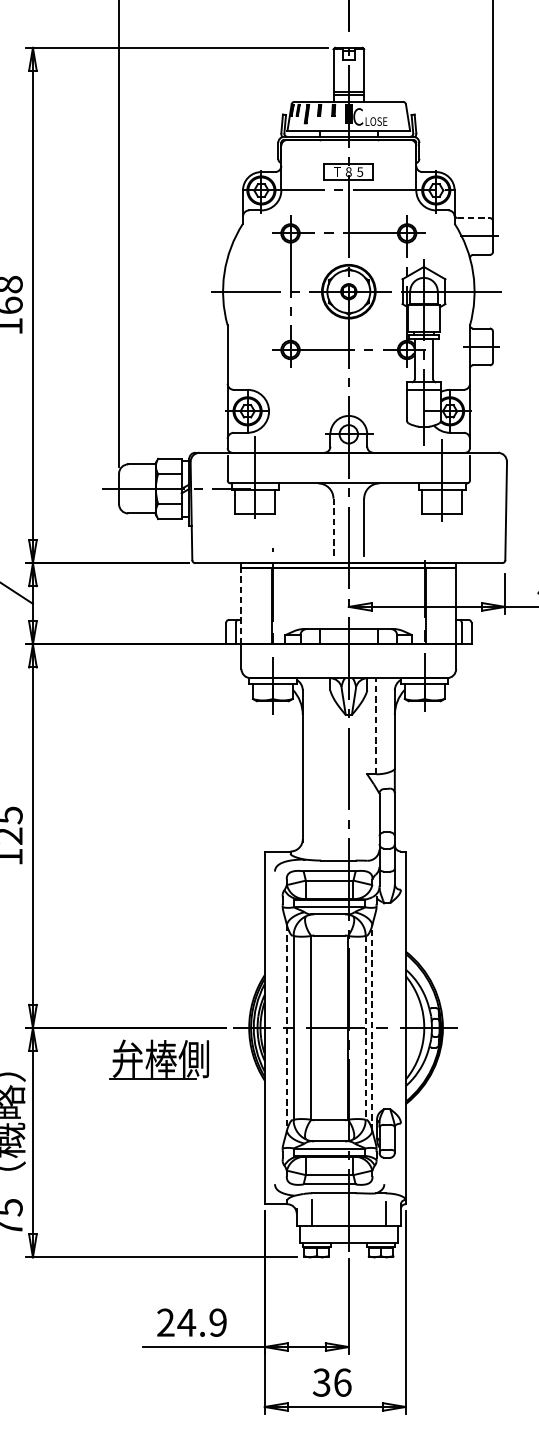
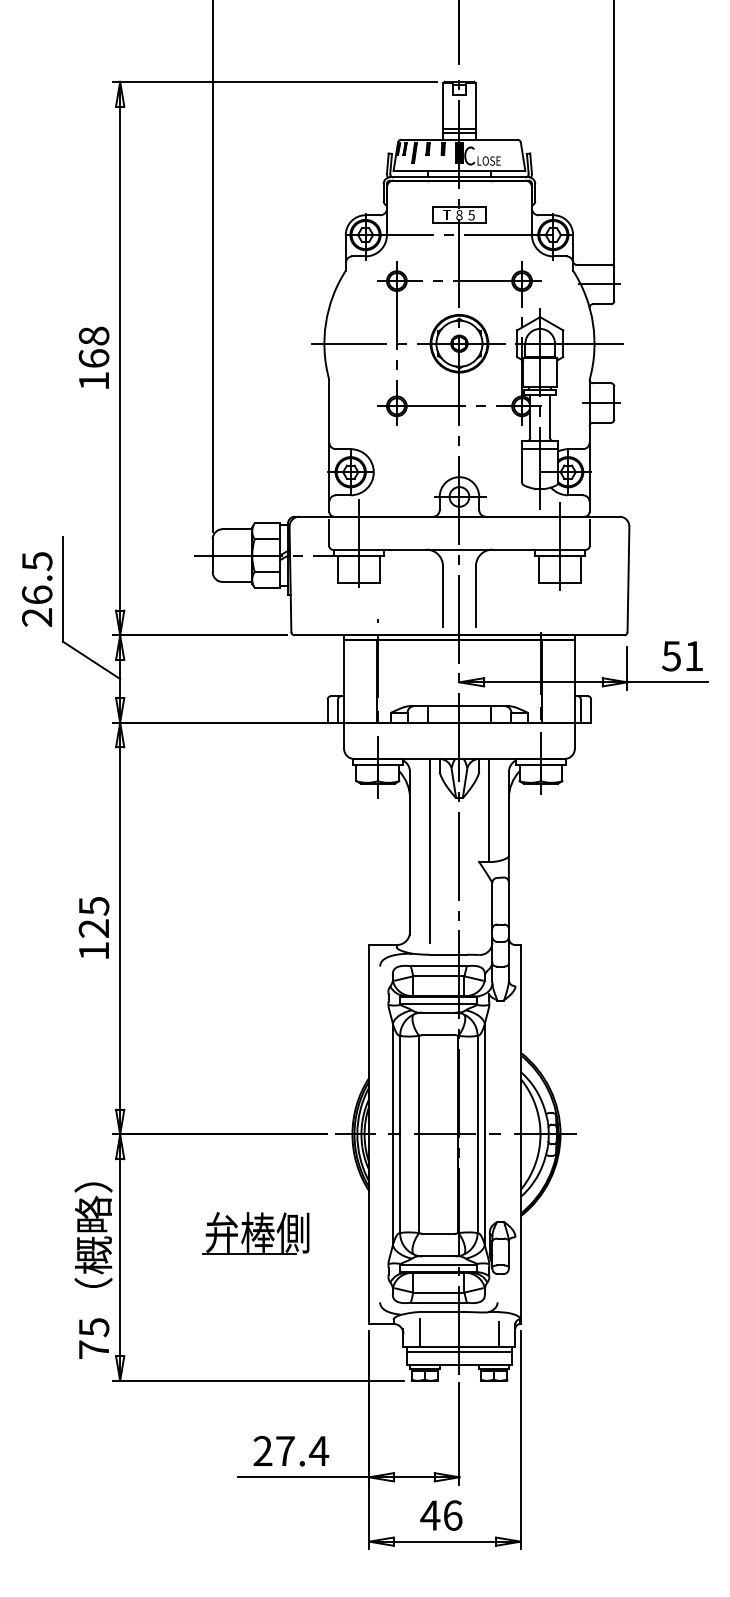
line: (474, 217) -> (594, 264), dashed -> solid
line: (333, 527) -> (442, 596), dashed -> solid
line: (241, 605) -> (344, 680), dashed -> solid
line: (376, 726) -> (489, 810), dashed -> solid
line: (320, 763) -> (429, 850), added
line: (286, 1027) -> (392, 1134), dashed -> solid
line: (365, 1027) -> (477, 1134), dashed -> solid
line: (372, 1027) -> (484, 1134), dashed -> solid
part: (158, 1059) -> (255, 1233), moved
line: (348, 1229) -> (459, 1351), added
text: (202, 1322) -> (302, 1450), 24.9 -> 27.4
text: (321, 1382) -> (430, 1515), 36 -> 46

